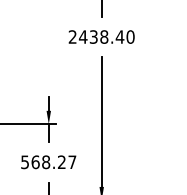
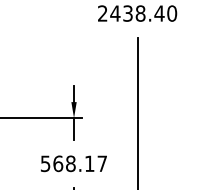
text: (61, 161) -> (89, 162), 568.27 -> 568.17

